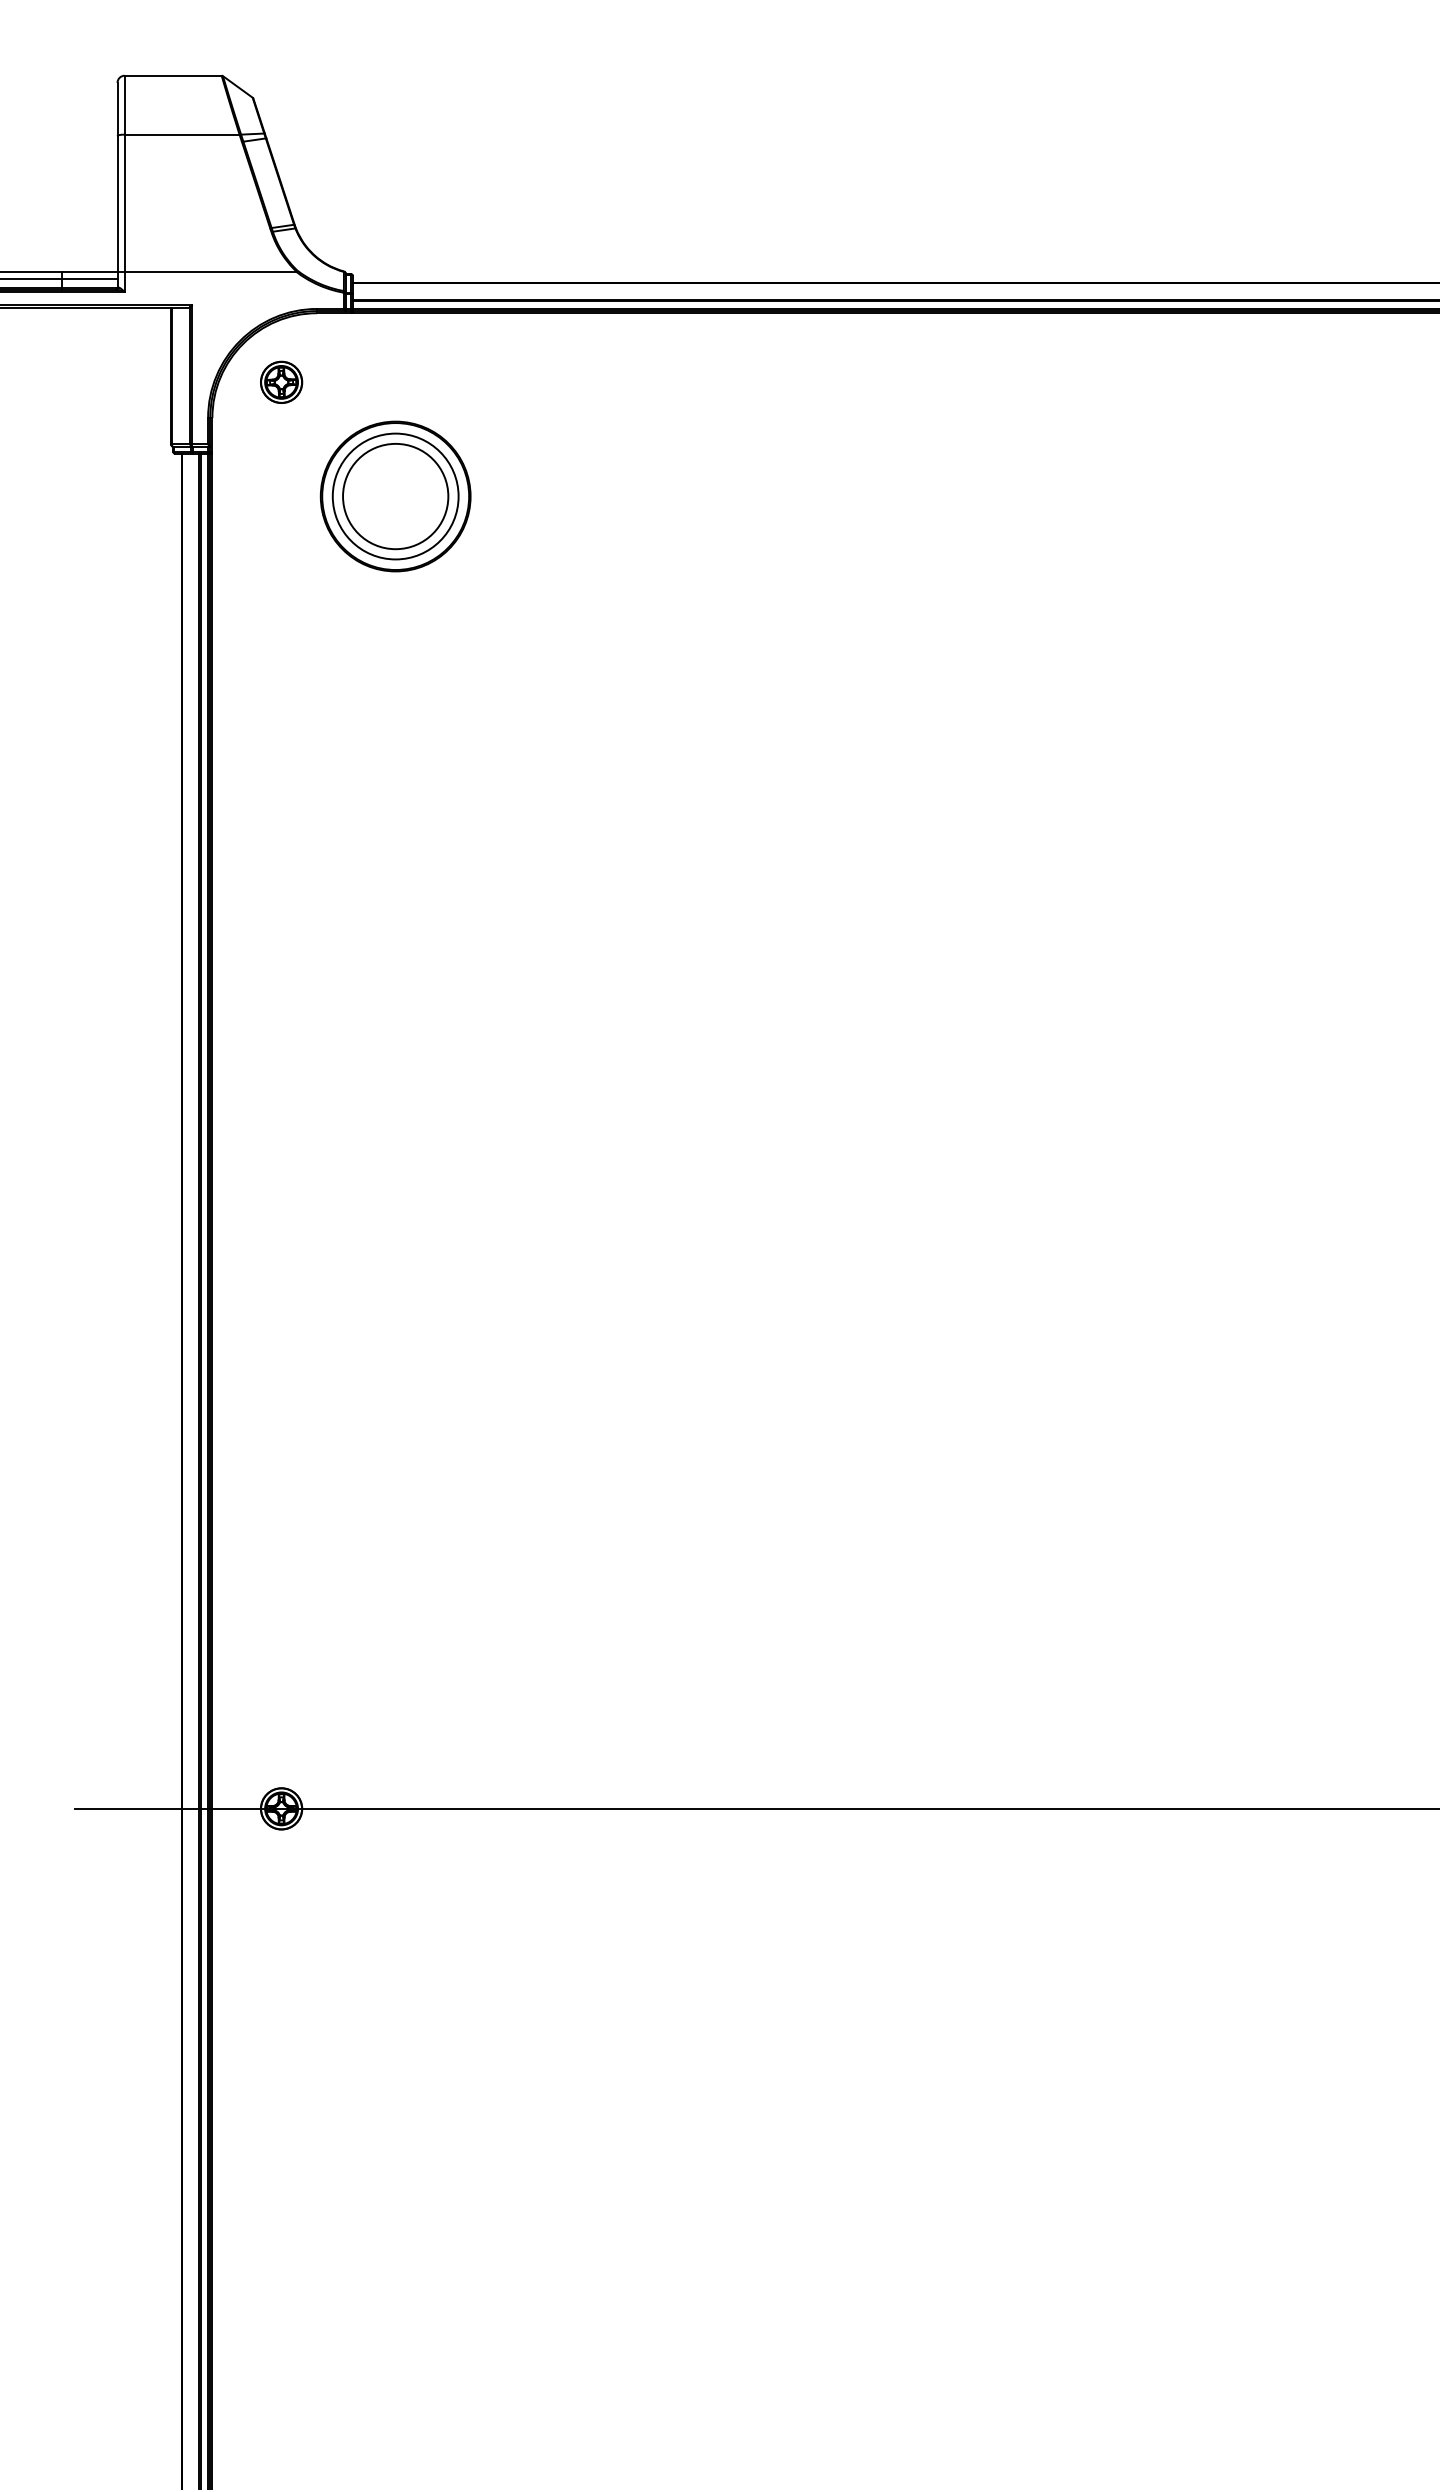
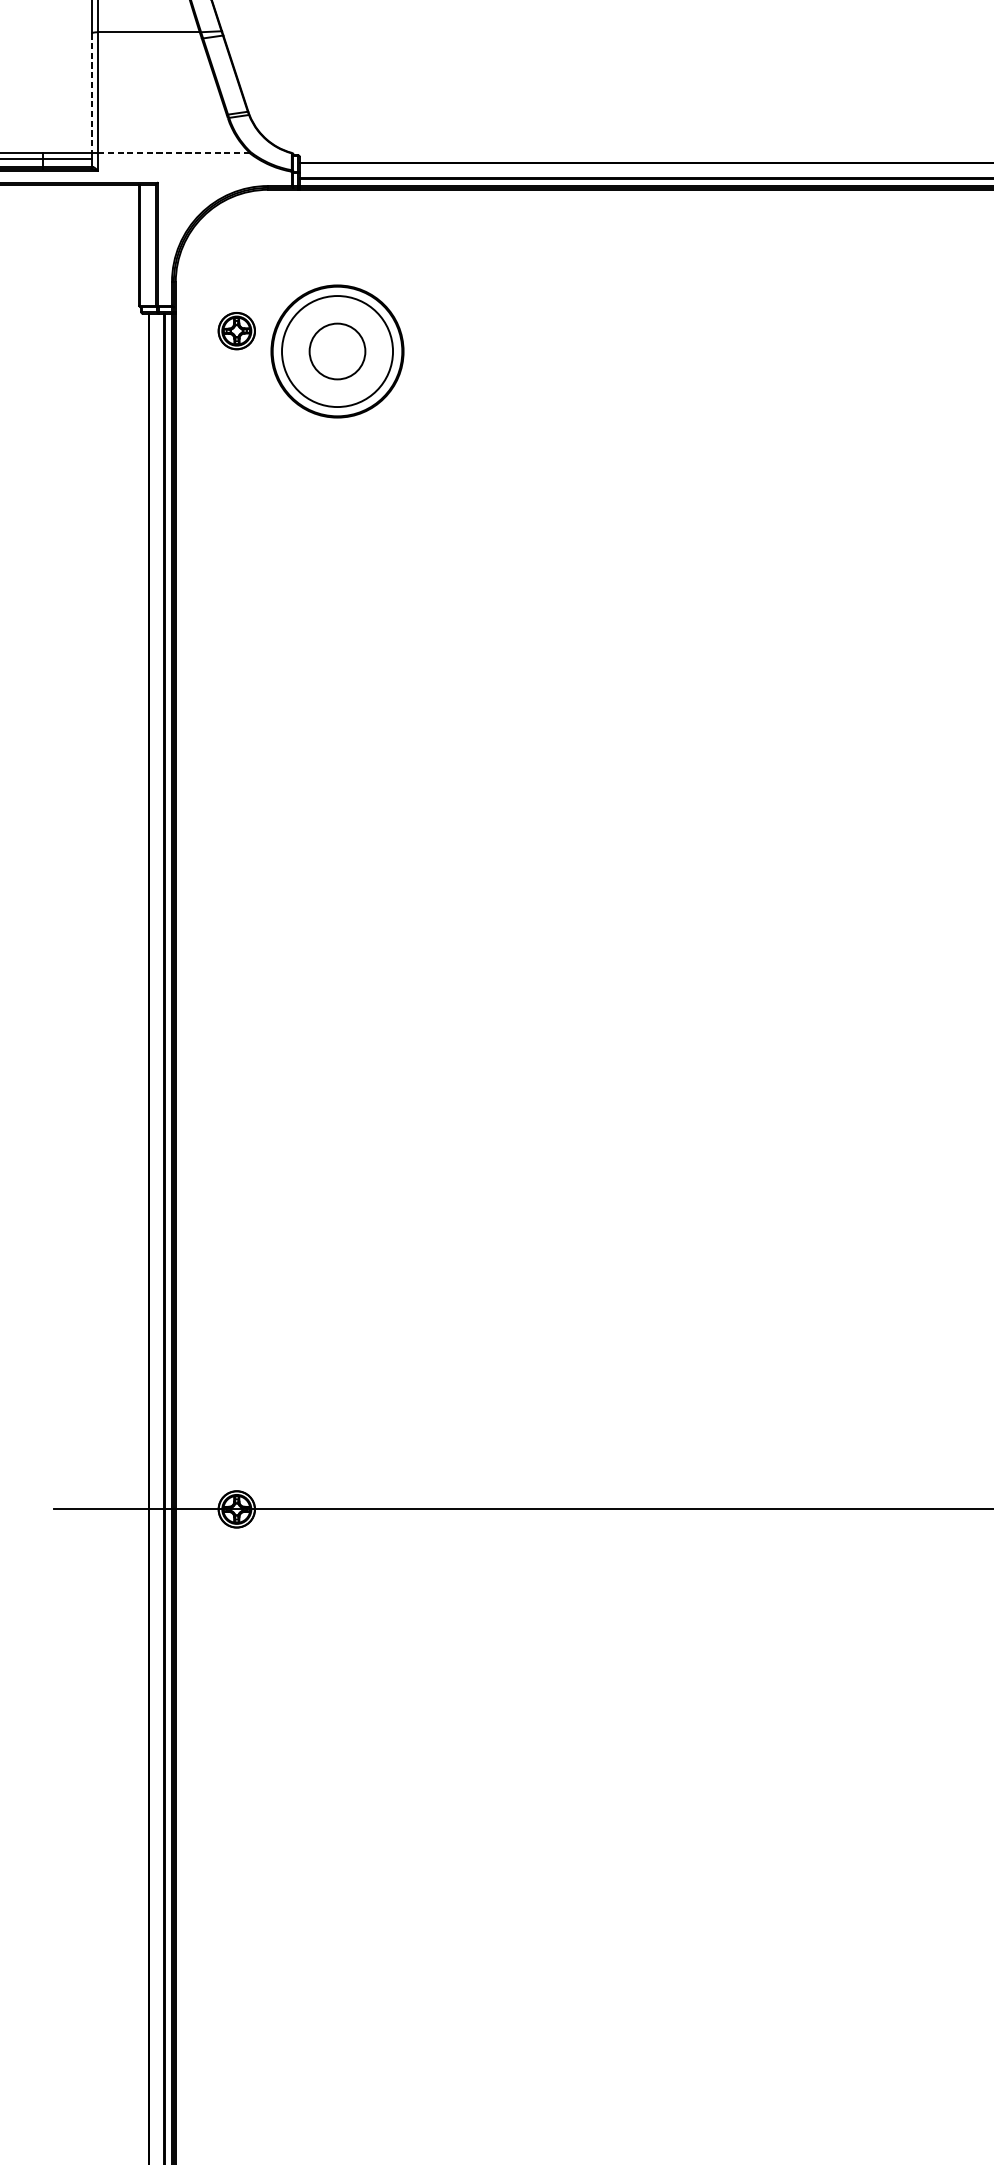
line: (117, 203) -> (92, 92), solid -> dashed
line: (210, 271) -> (174, 152), solid -> dashed
part: (281, 381) -> (236, 330), moved
circle: (395, 496) -> (337, 351), size x0.6

